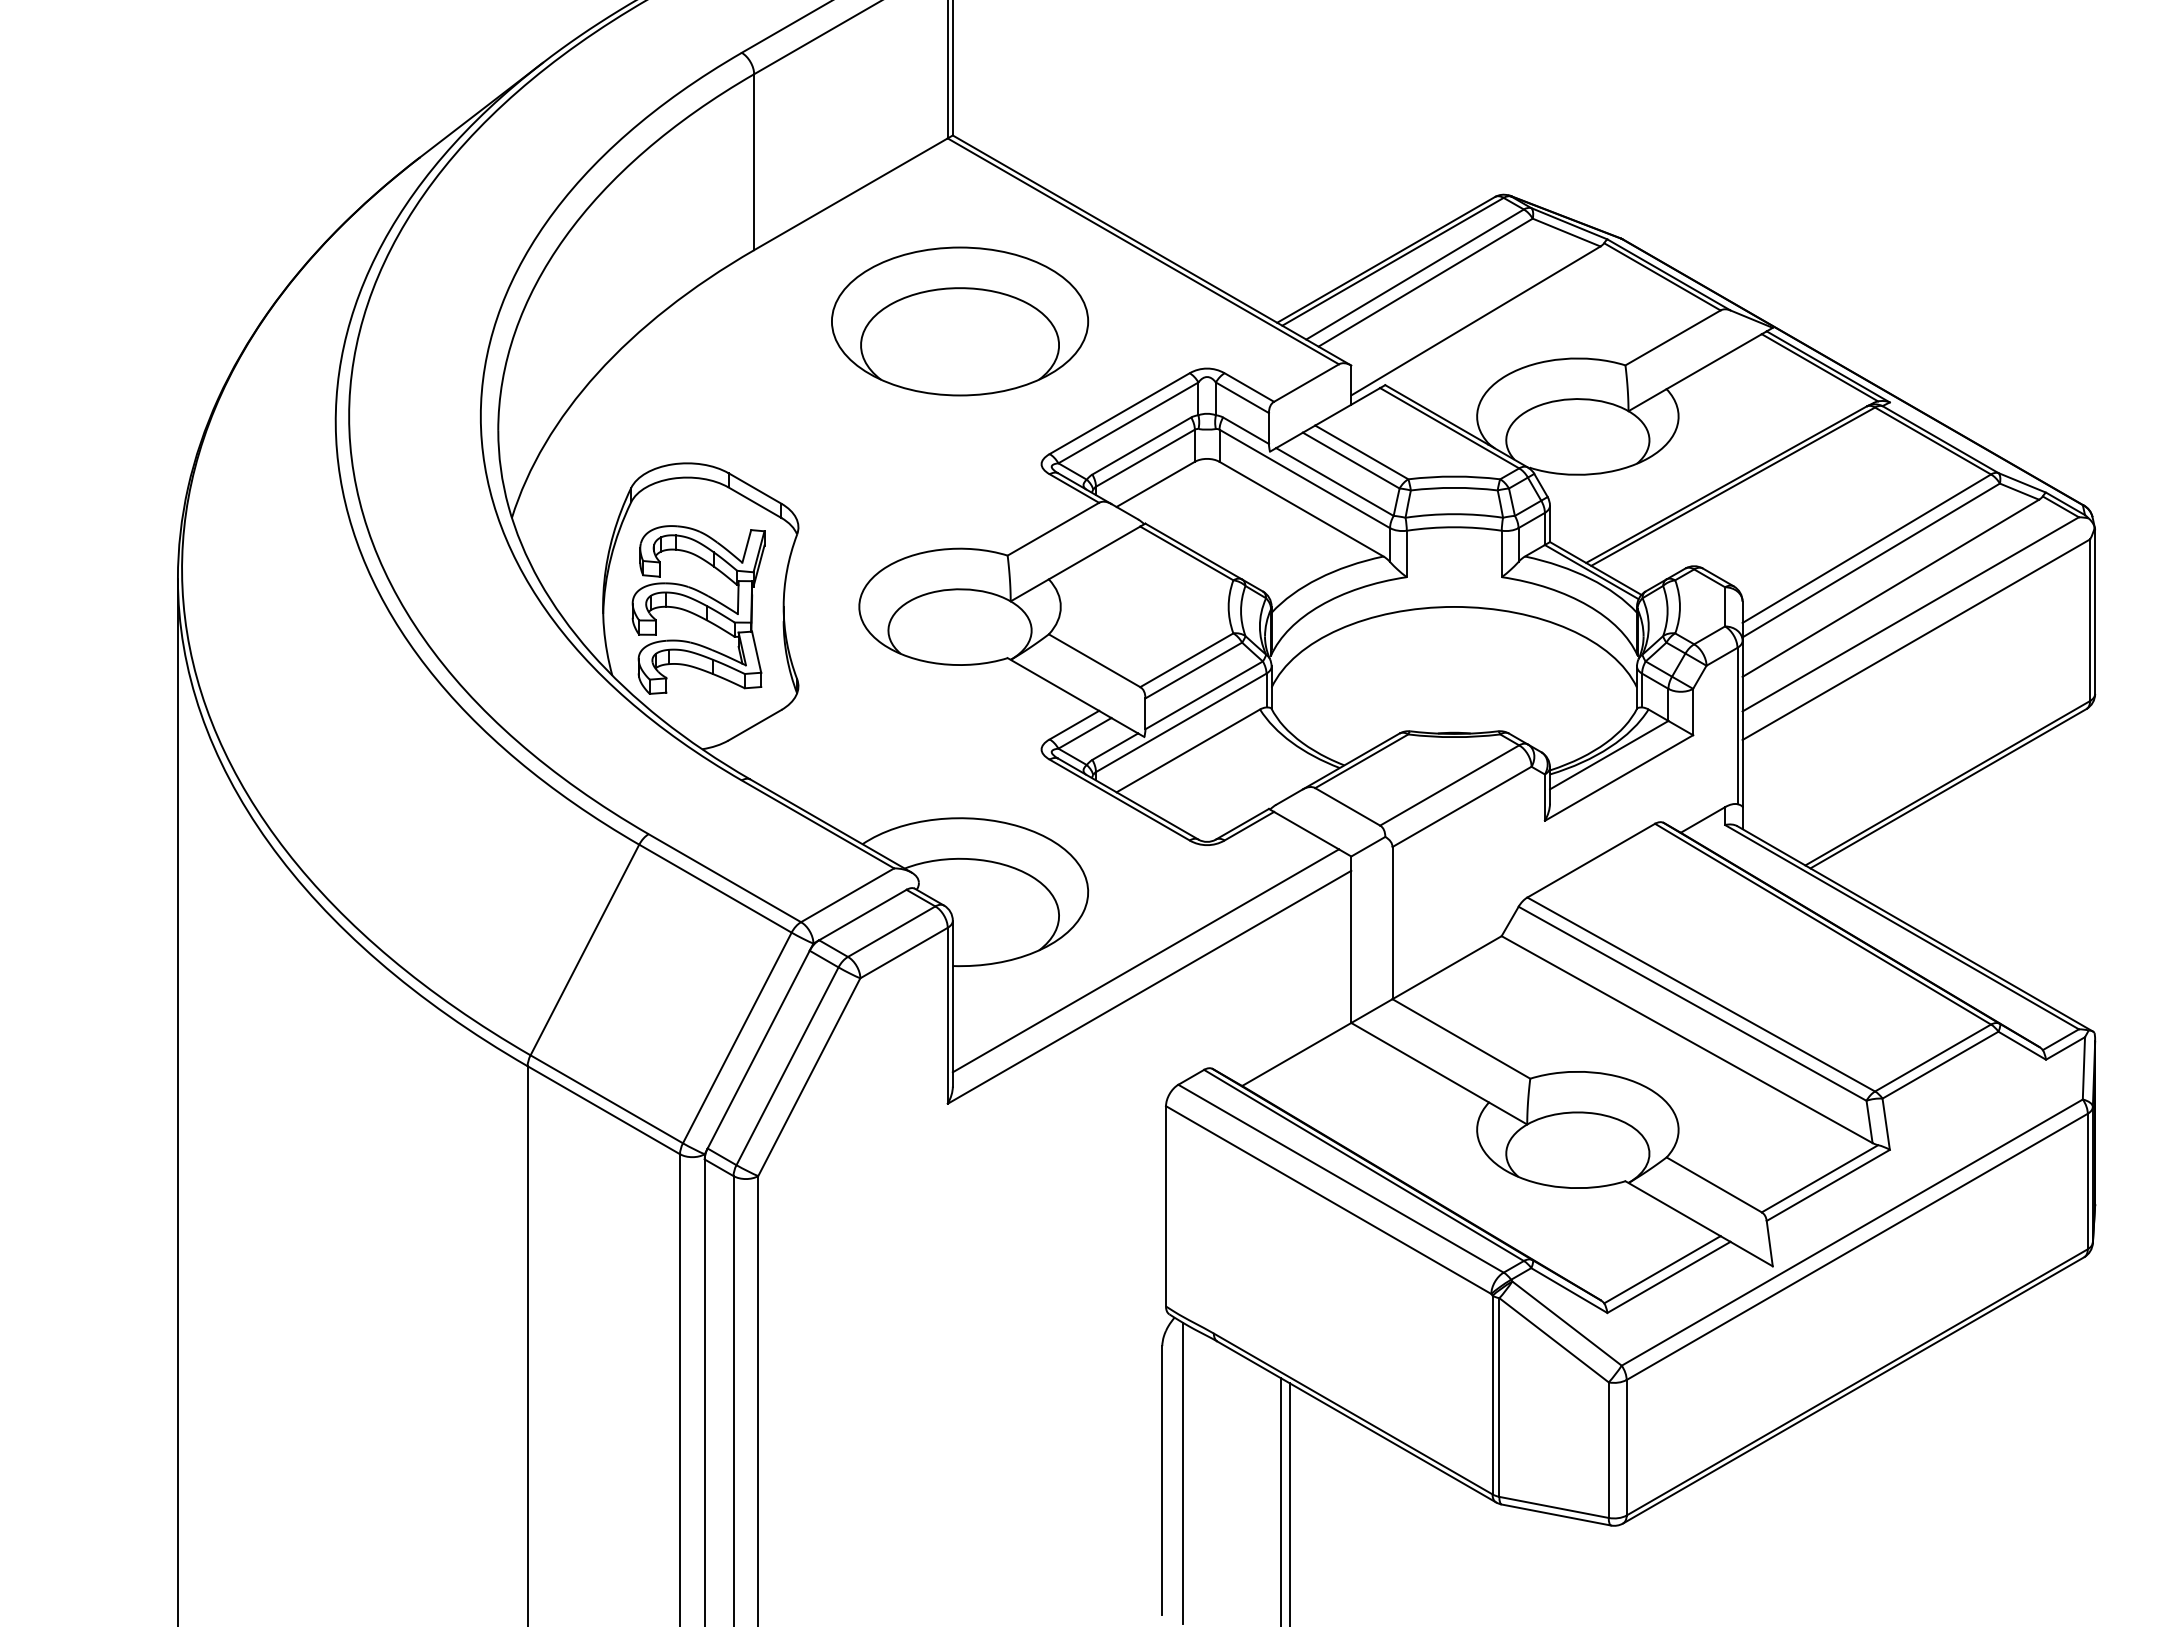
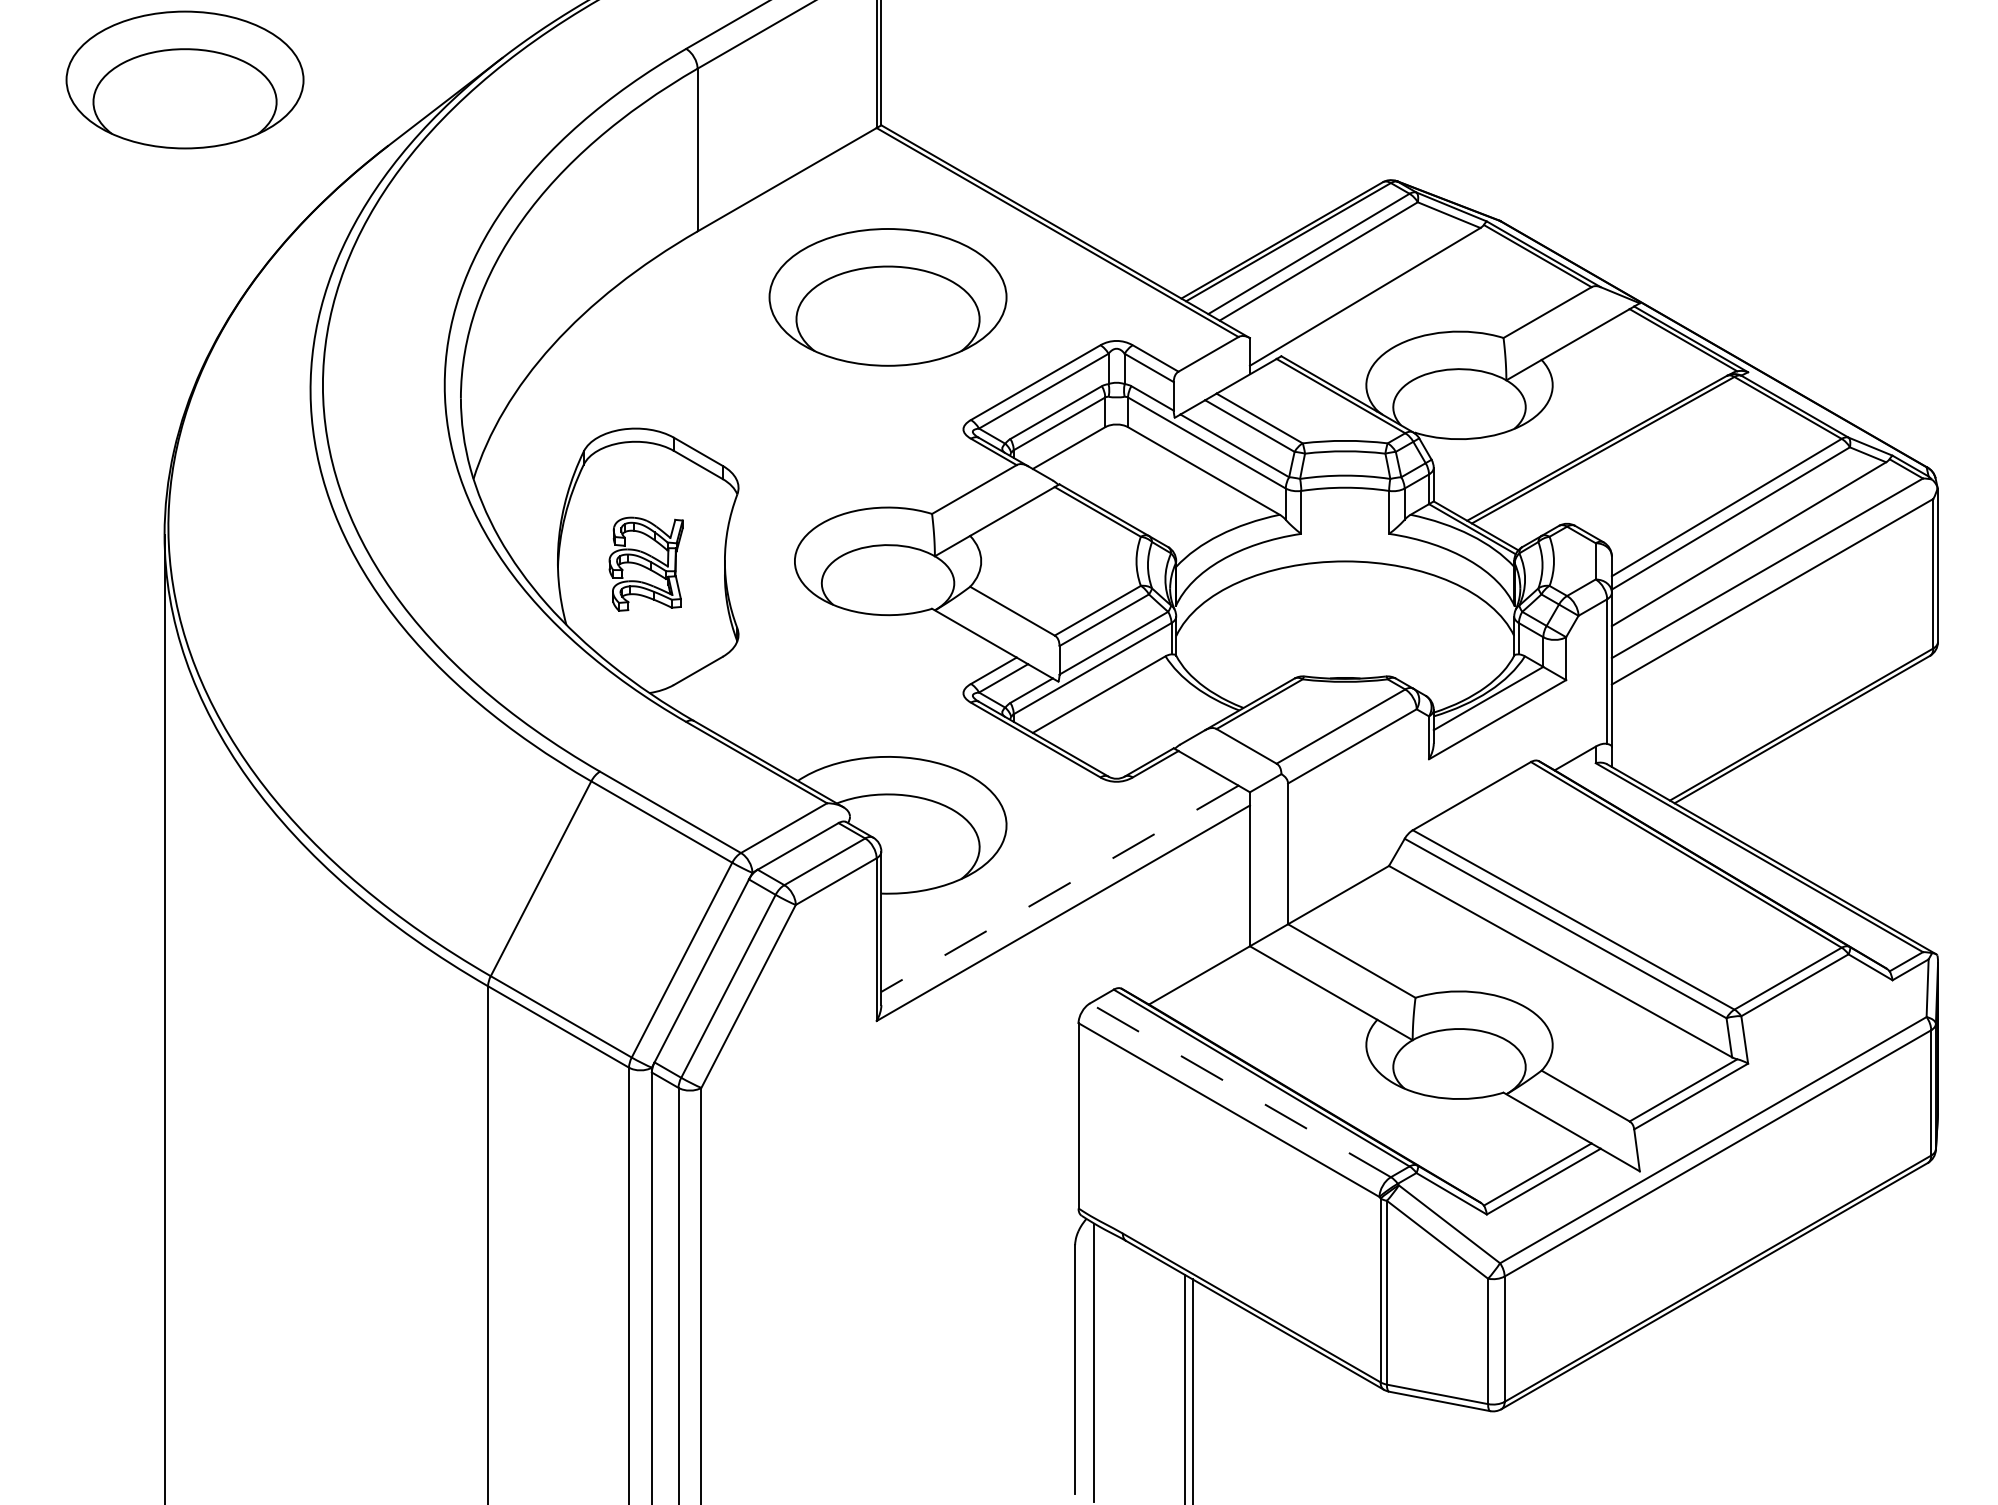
part: (200, 86) -> (185, 80), added
part: (698, 609) -> (646, 563), size x0.6
line: (1145, 960) -> (1059, 888), solid -> dashed
line: (1341, 1178) -> (1240, 1090), solid -> dashed

